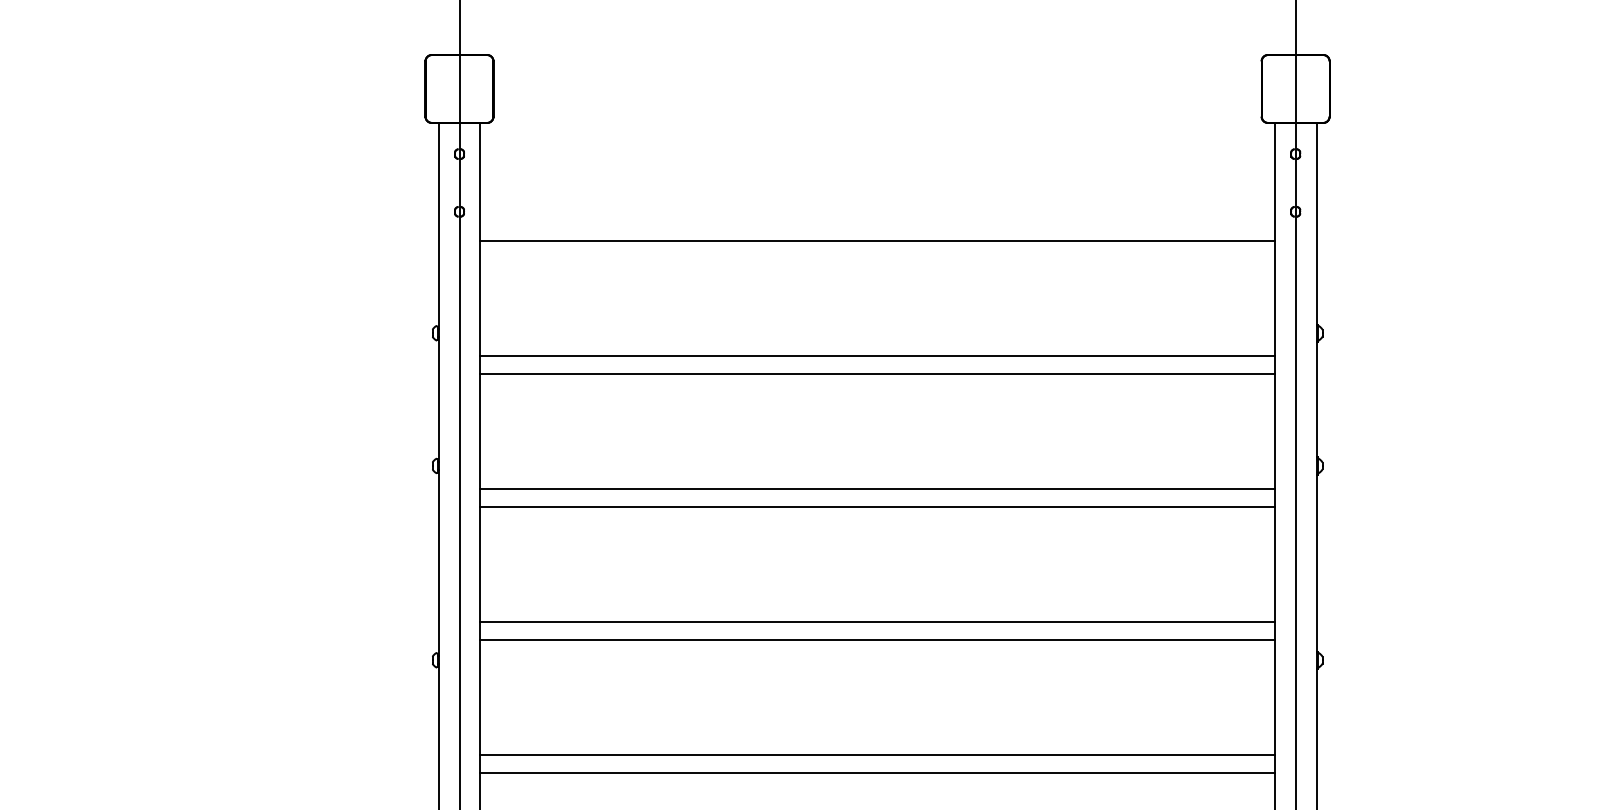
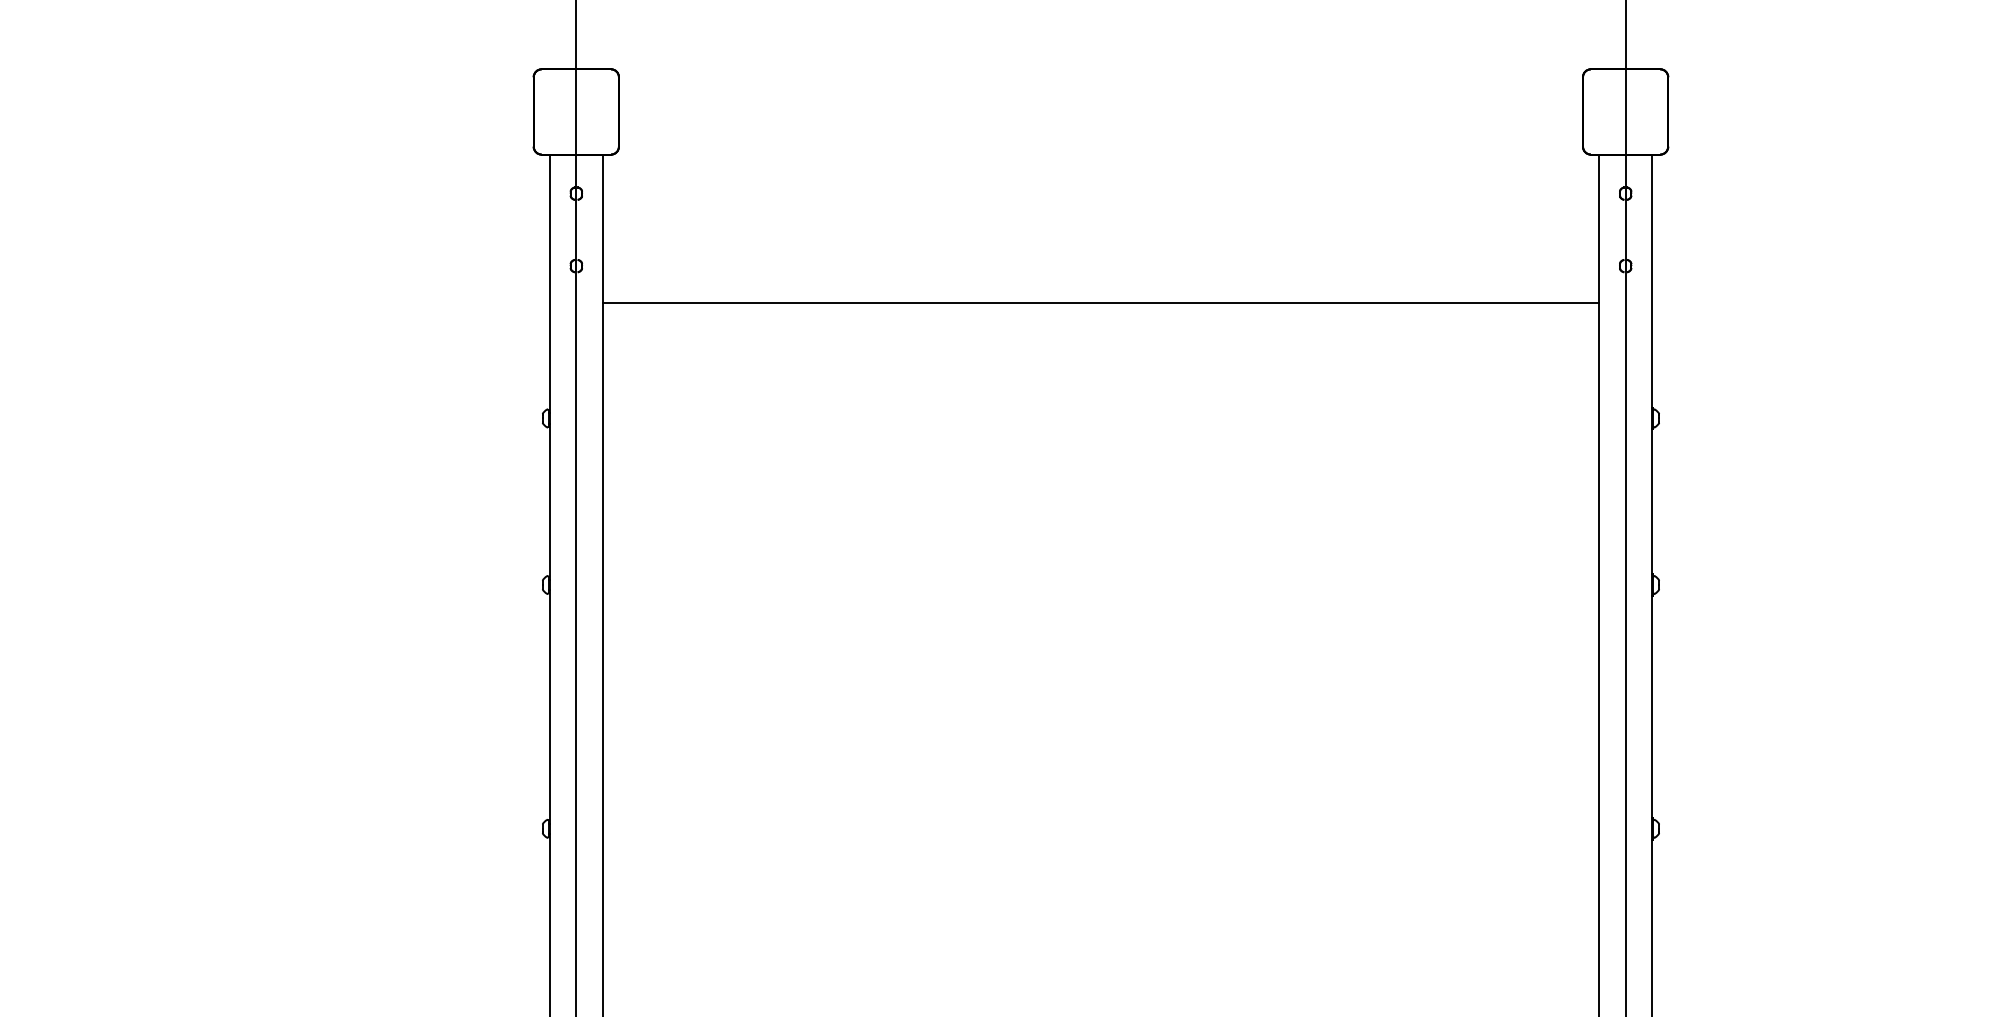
line: (877, 355) -> (1100, 446), removed
line: (877, 373) -> (1100, 469), removed
line: (877, 488) -> (1100, 613), removed
line: (877, 507) -> (1100, 636), removed
line: (877, 621) -> (1100, 780), removed
line: (877, 640) -> (1100, 803), removed
line: (877, 754) -> (1100, 947), removed
line: (877, 773) -> (1100, 970), removed

